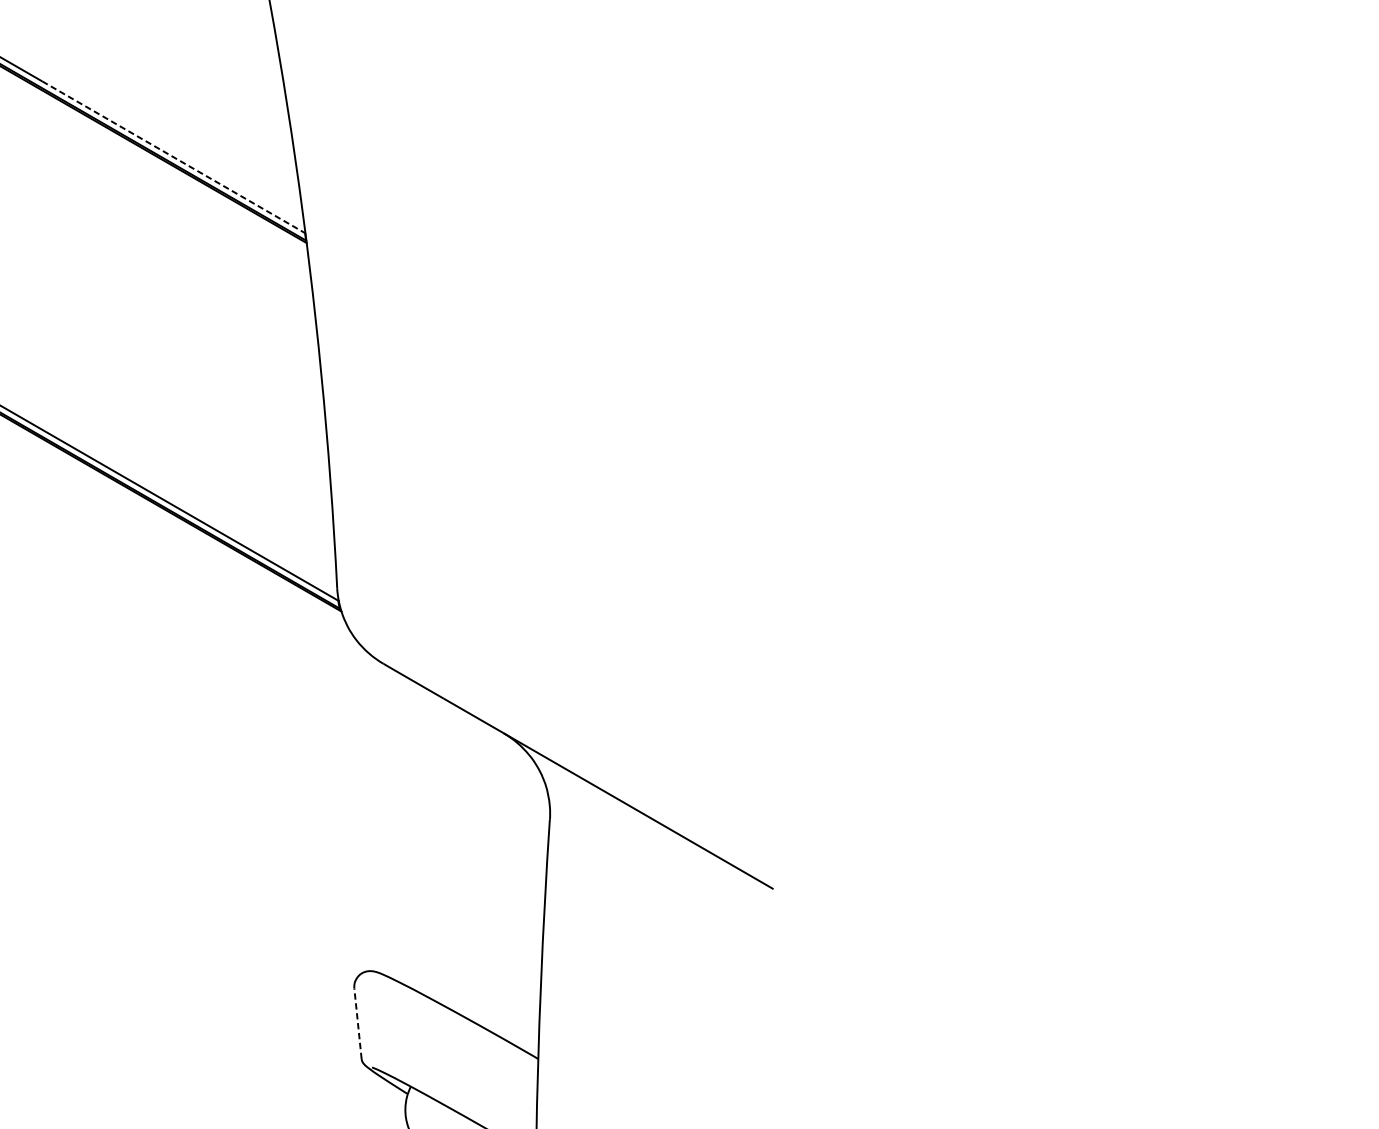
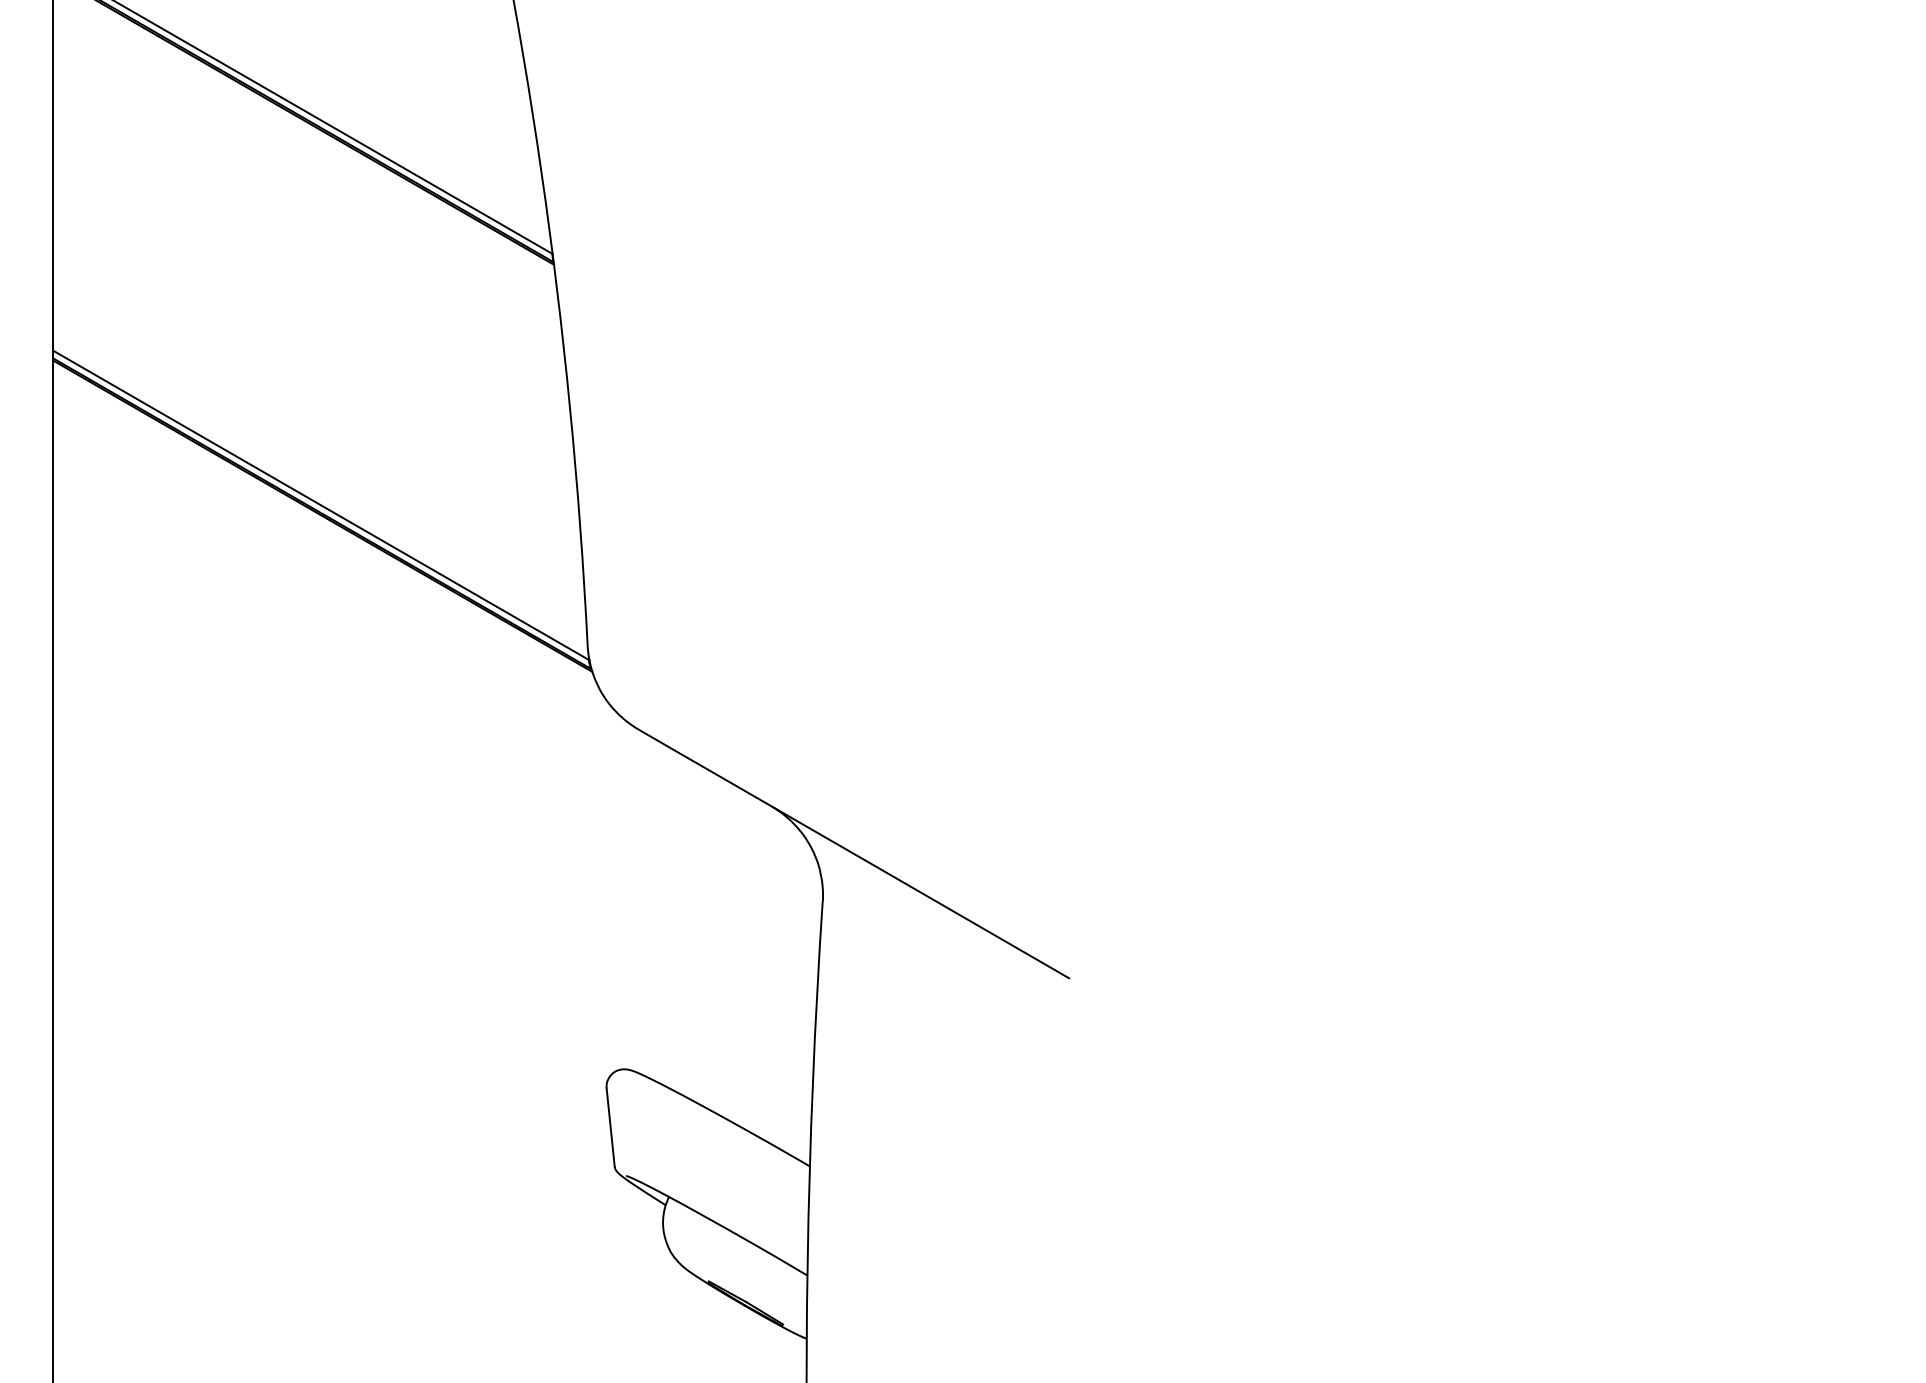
line: (174, 157) -> (407, 170), dashed -> solid
line: (357, 1023) -> (610, 1127), dashed -> solid

